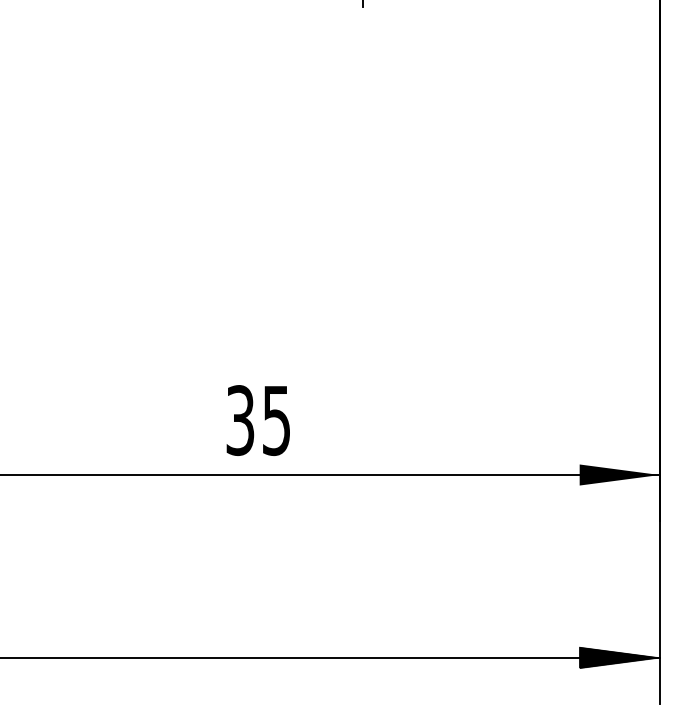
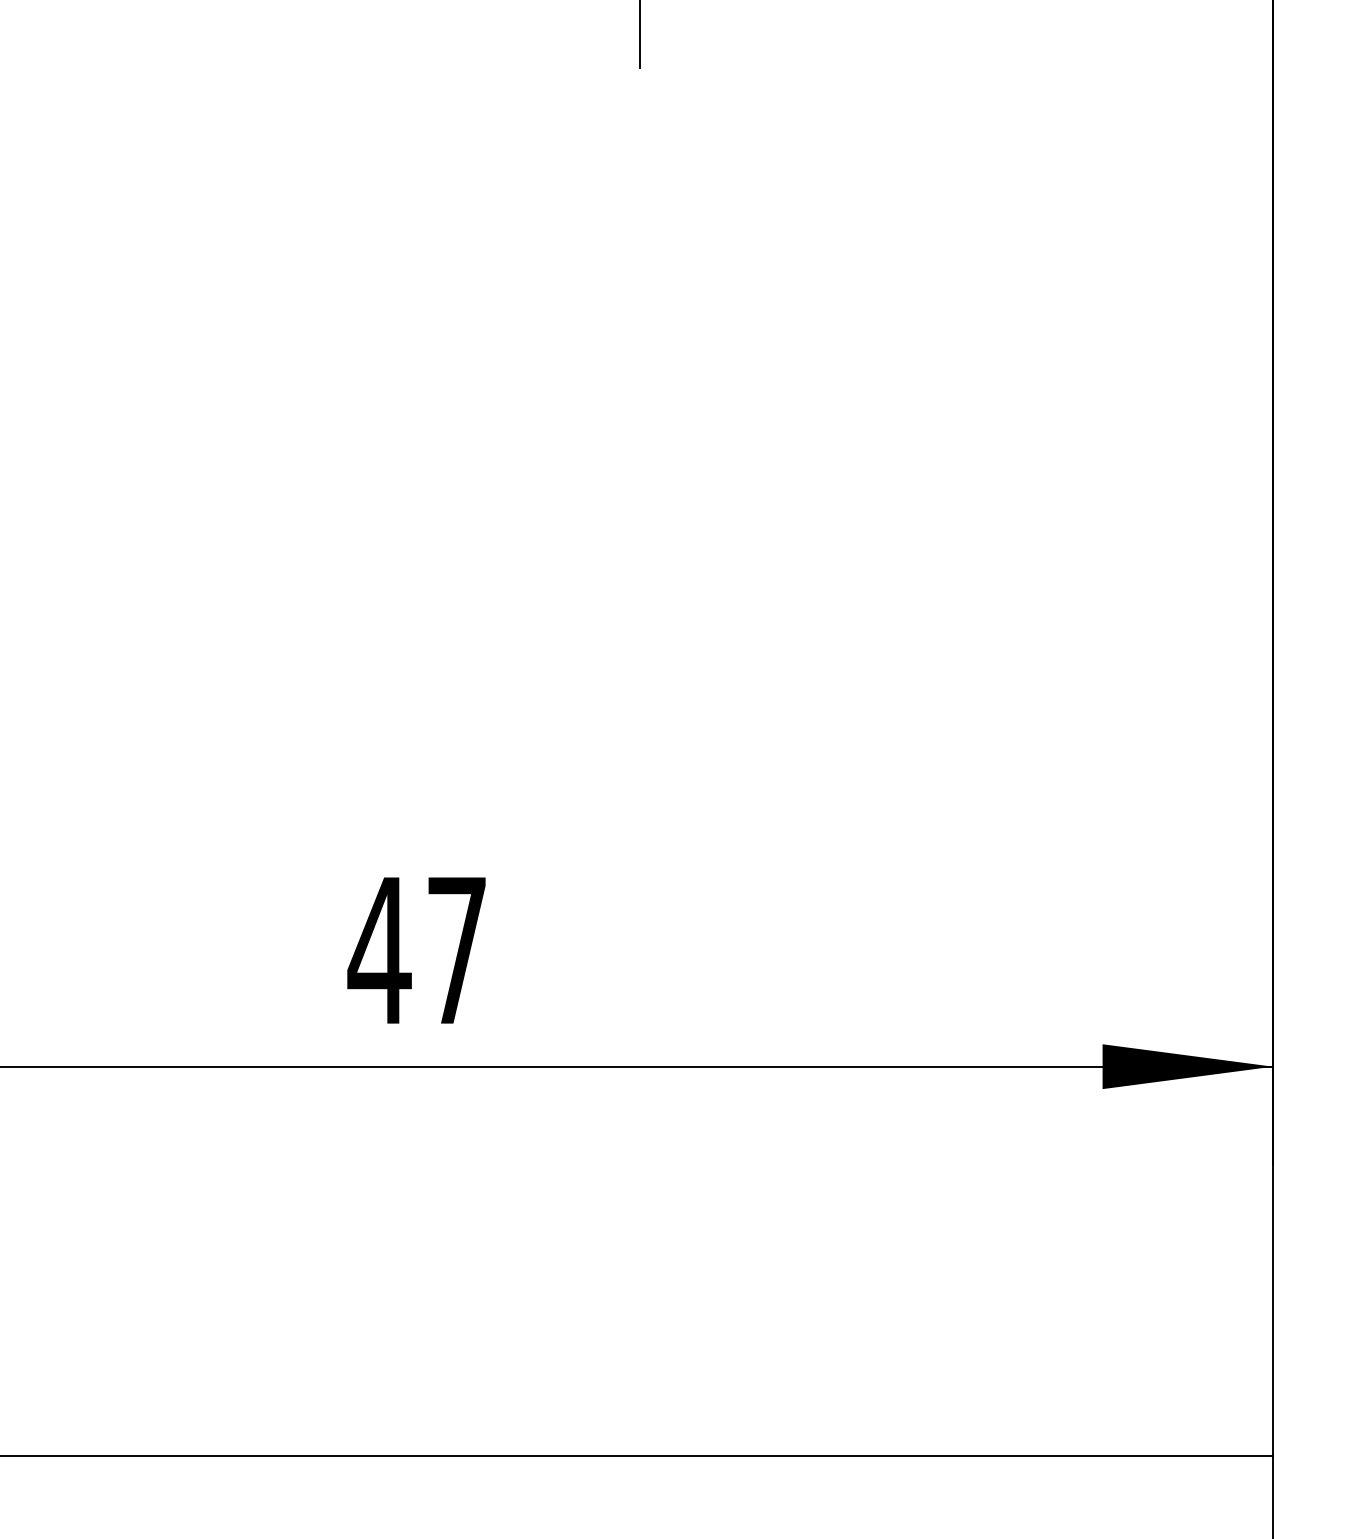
text: (257, 420) -> (416, 950), 35 -> 47
hatch: (619, 657) -> (1187, 1455), removed

